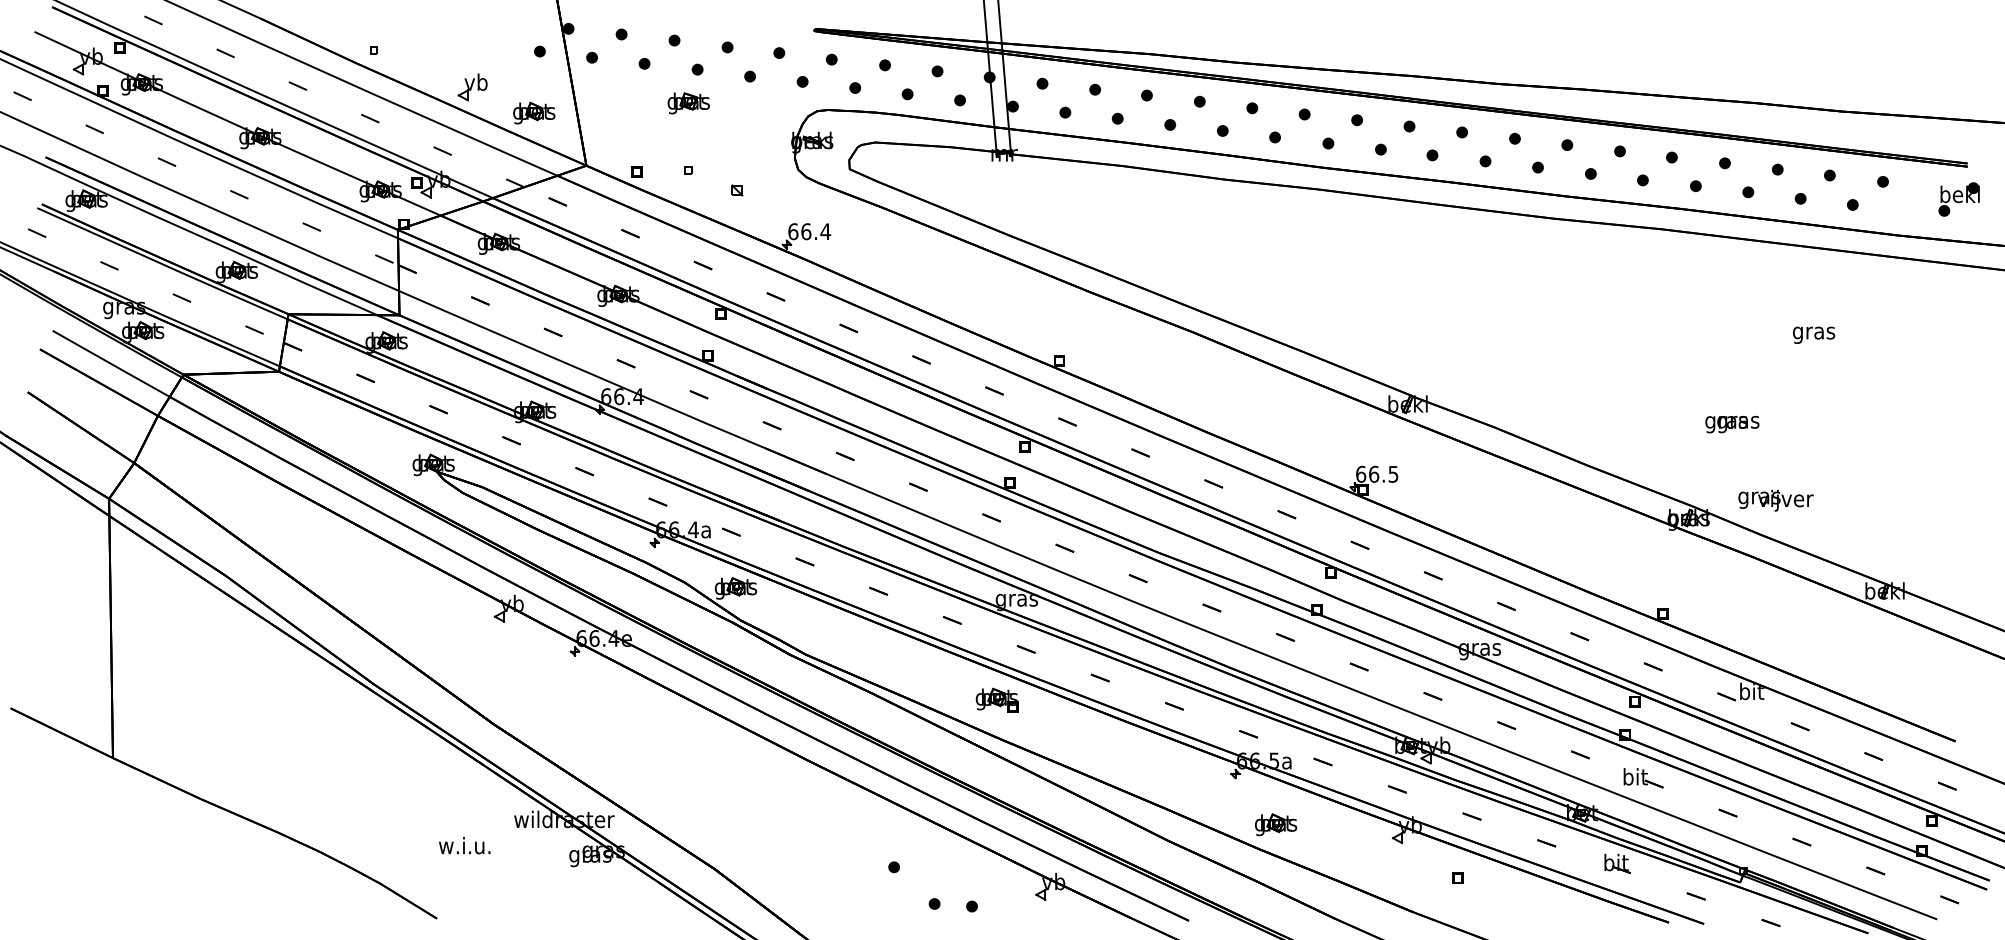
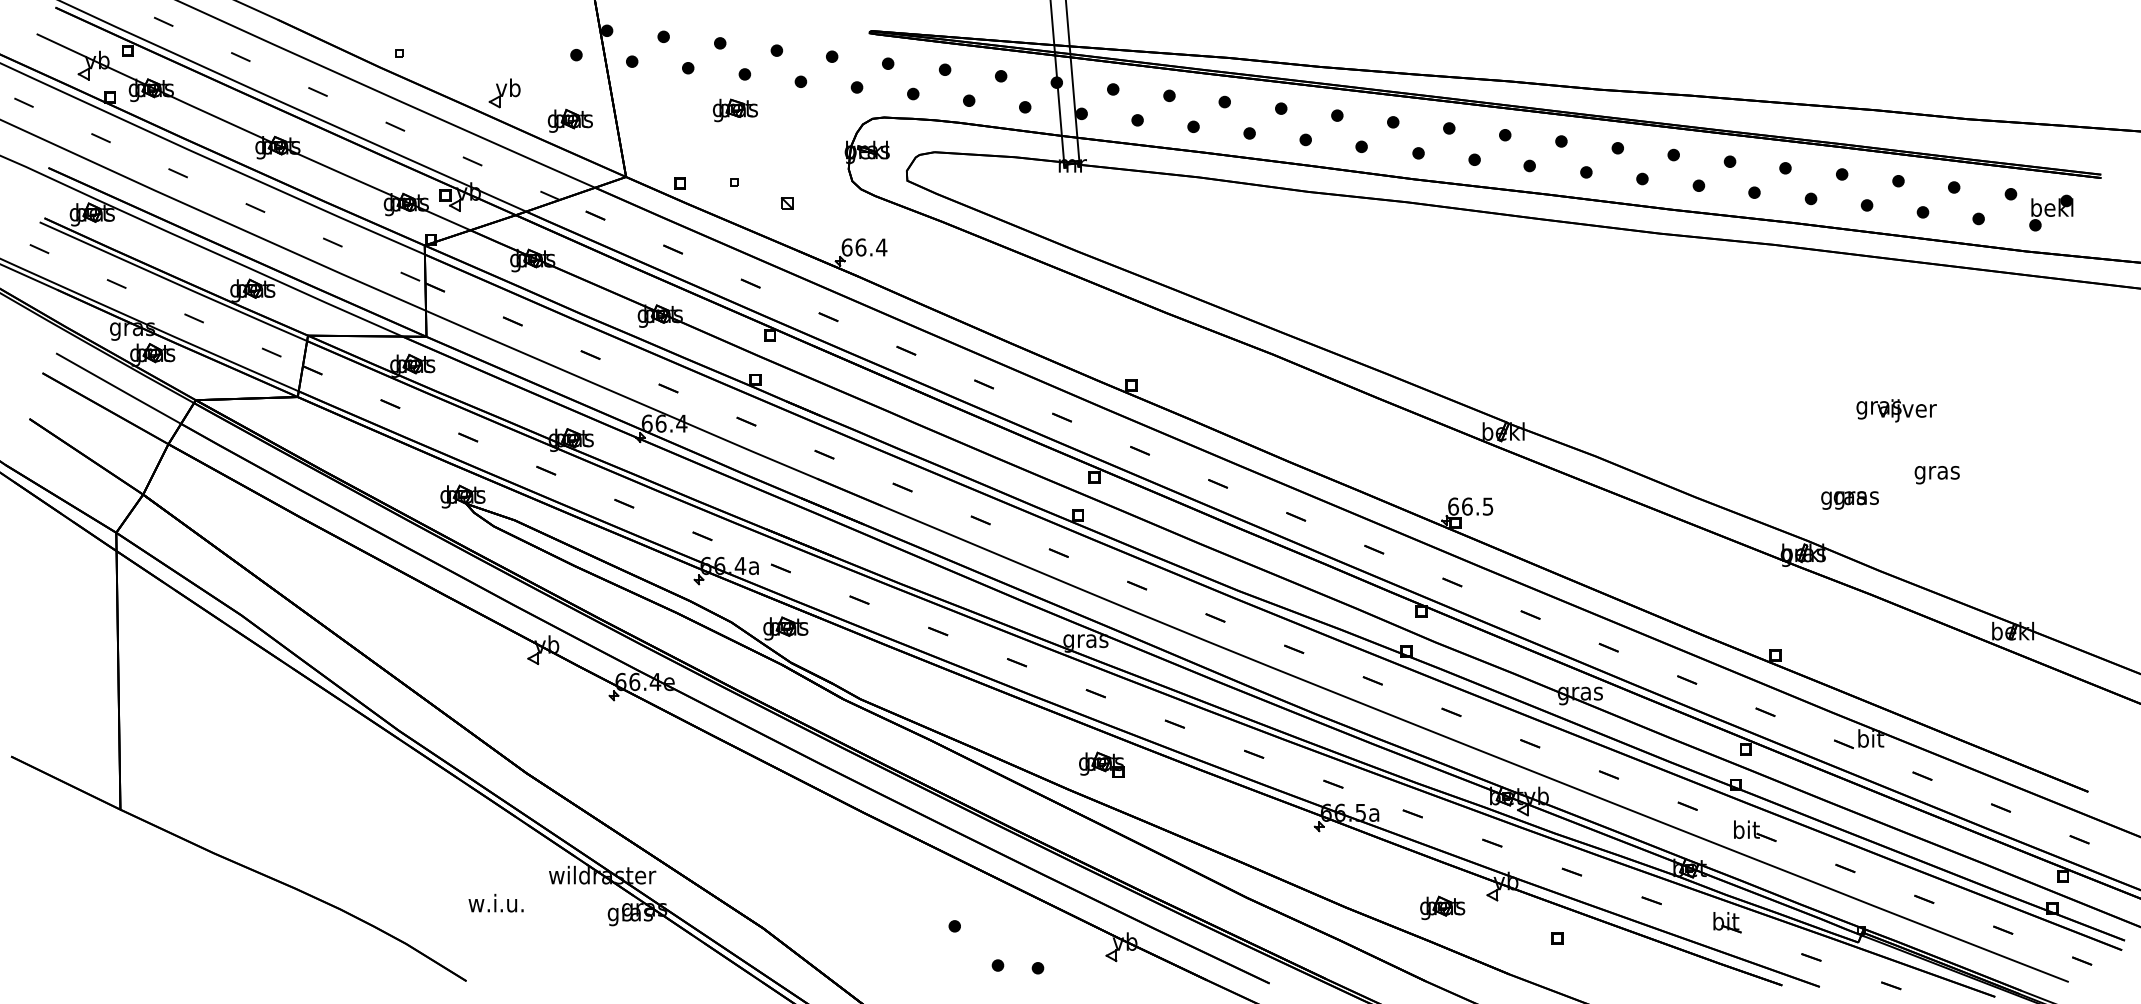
part: (1959, 198) -> (2051, 212), moved
text: (1813, 335) -> (1936, 475), moved
text: (1731, 424) -> (1849, 500), moved
text: (1775, 500) -> (1896, 410), moved
part: (996, 699) -> (1101, 764), moved
part: (1275, 824) -> (1442, 907), moved

